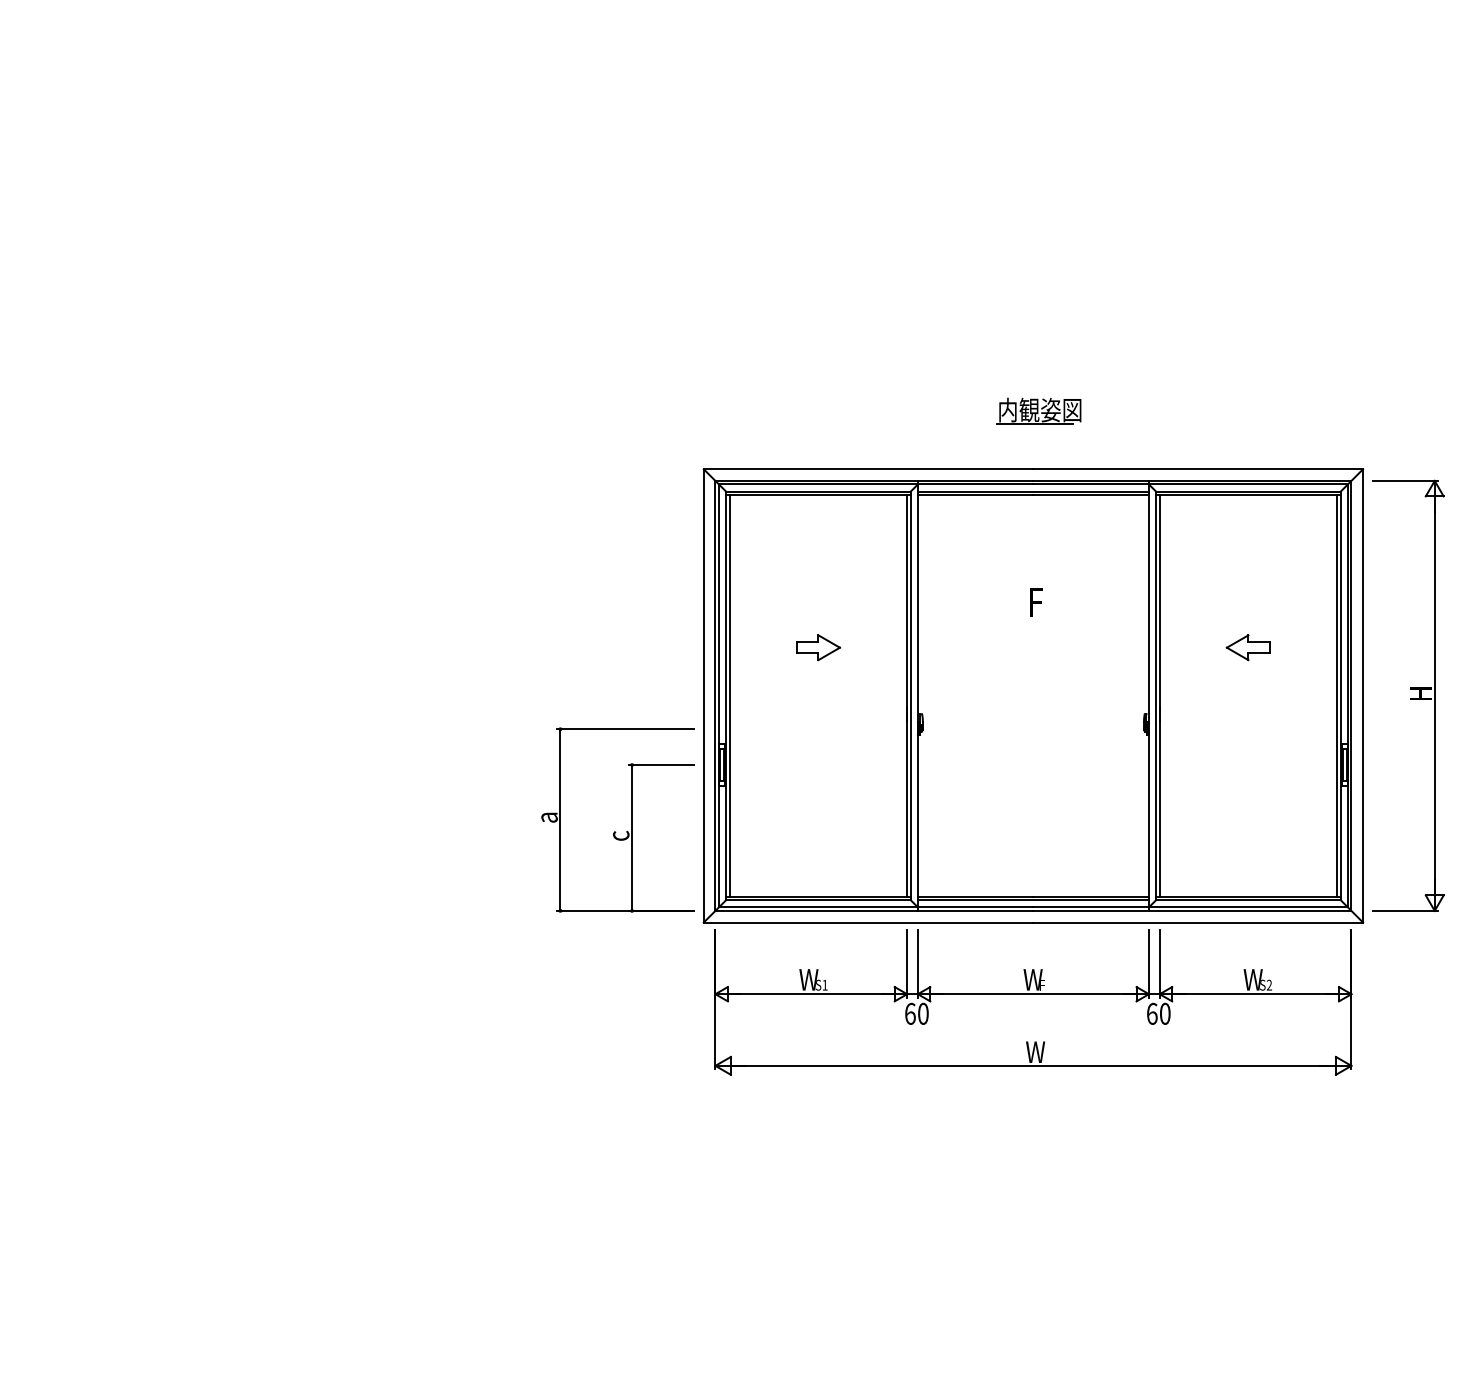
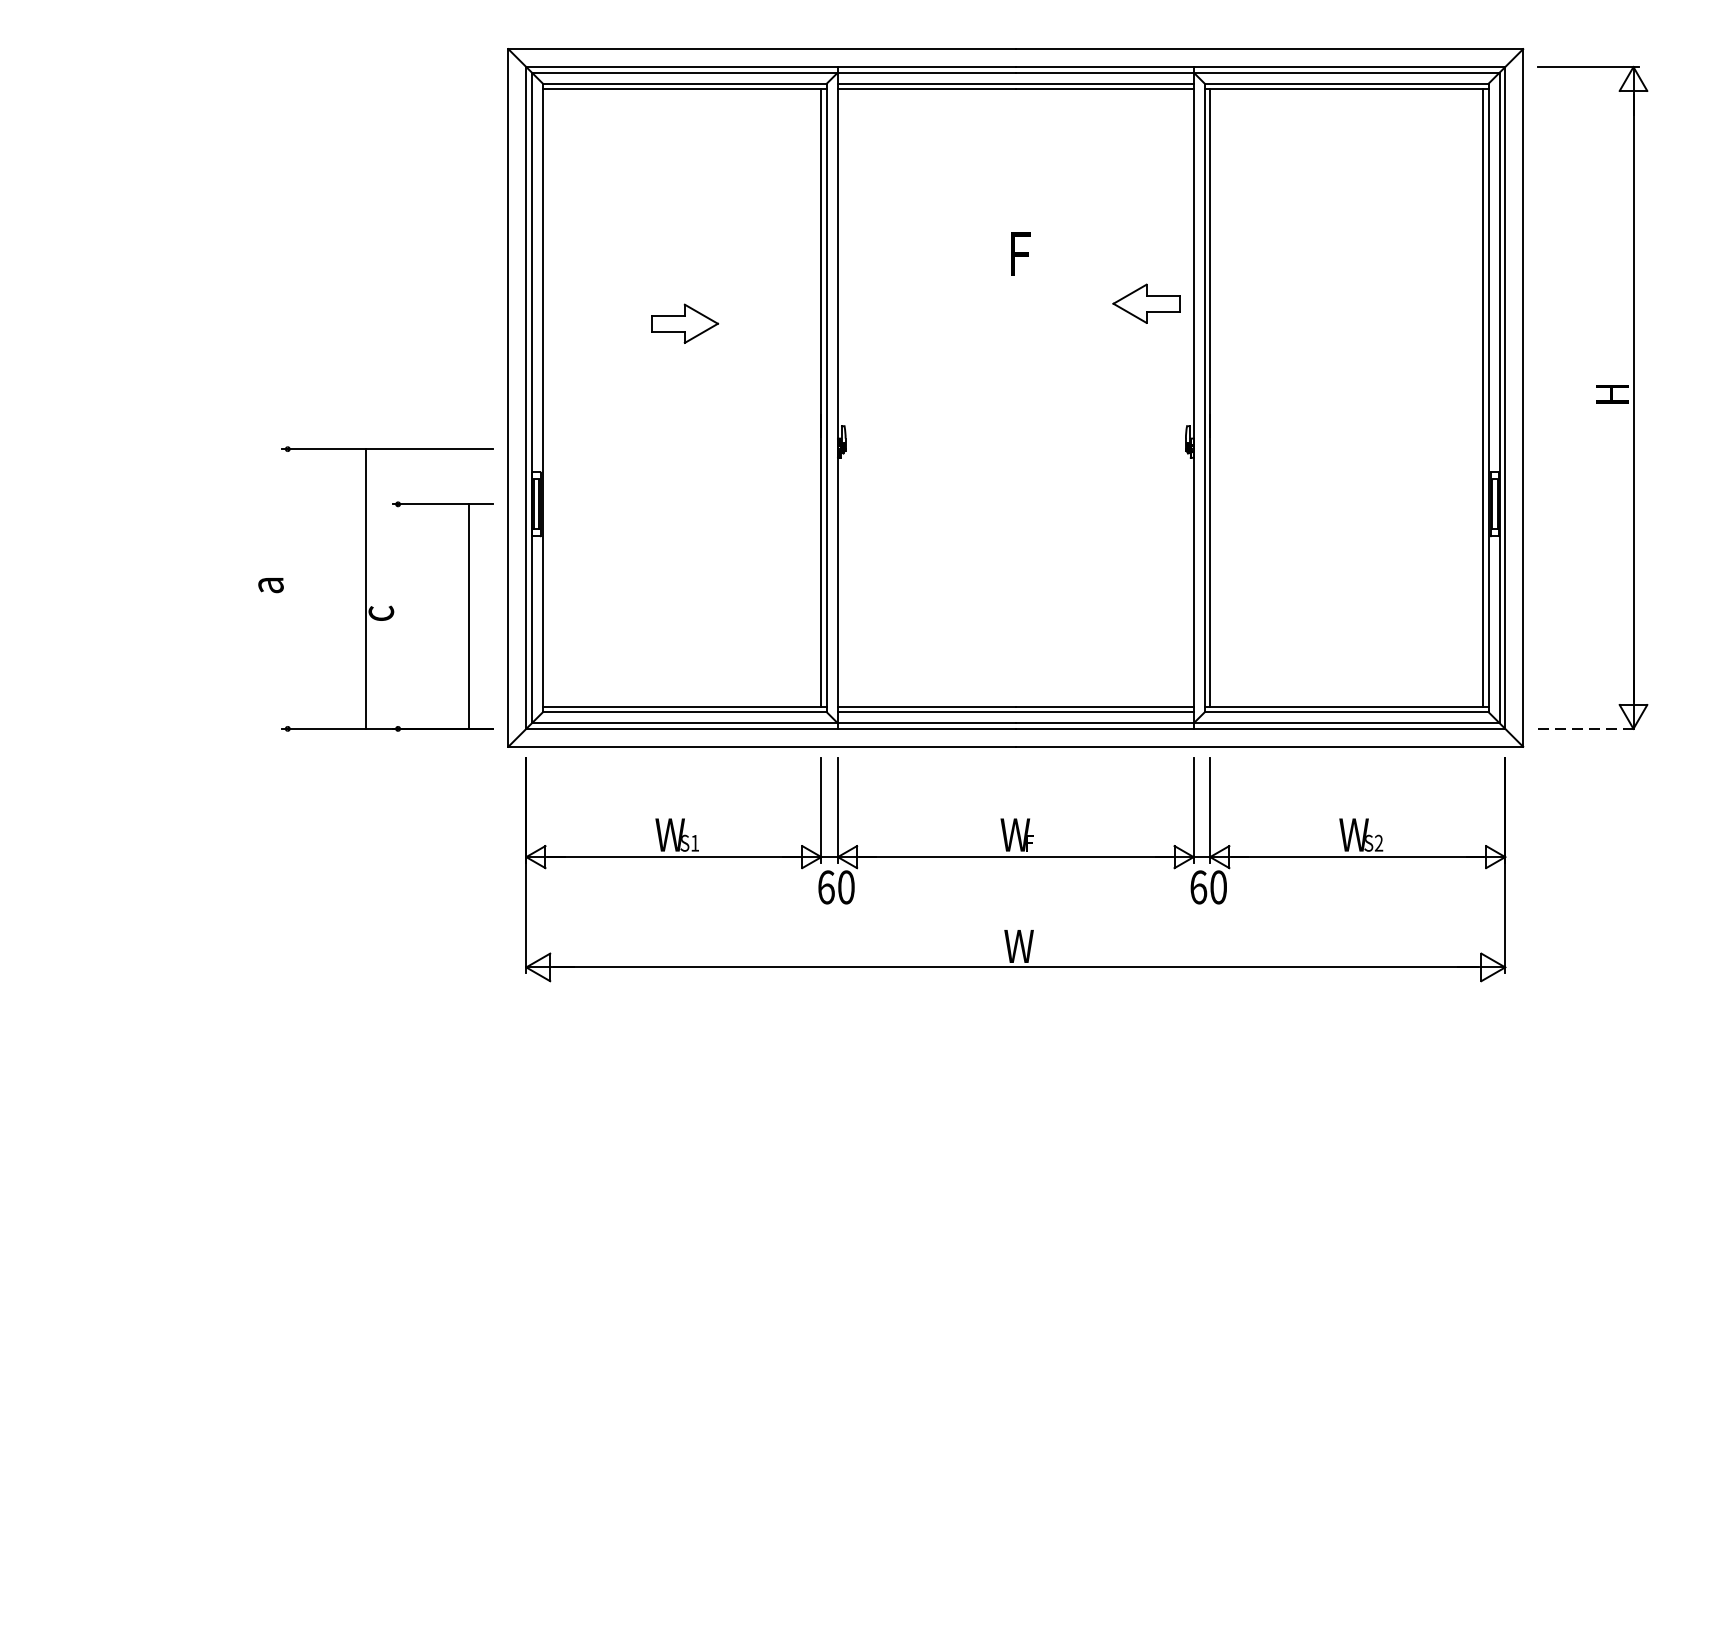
part: (1247, 647) -> (1145, 303), moved
line: (729, 695) -> (547, 397), removed
line: (560, 819) -> (366, 588), moved
line: (632, 837) -> (469, 615), moved
line: (1405, 910) -> (1588, 728), solid -> dashed

